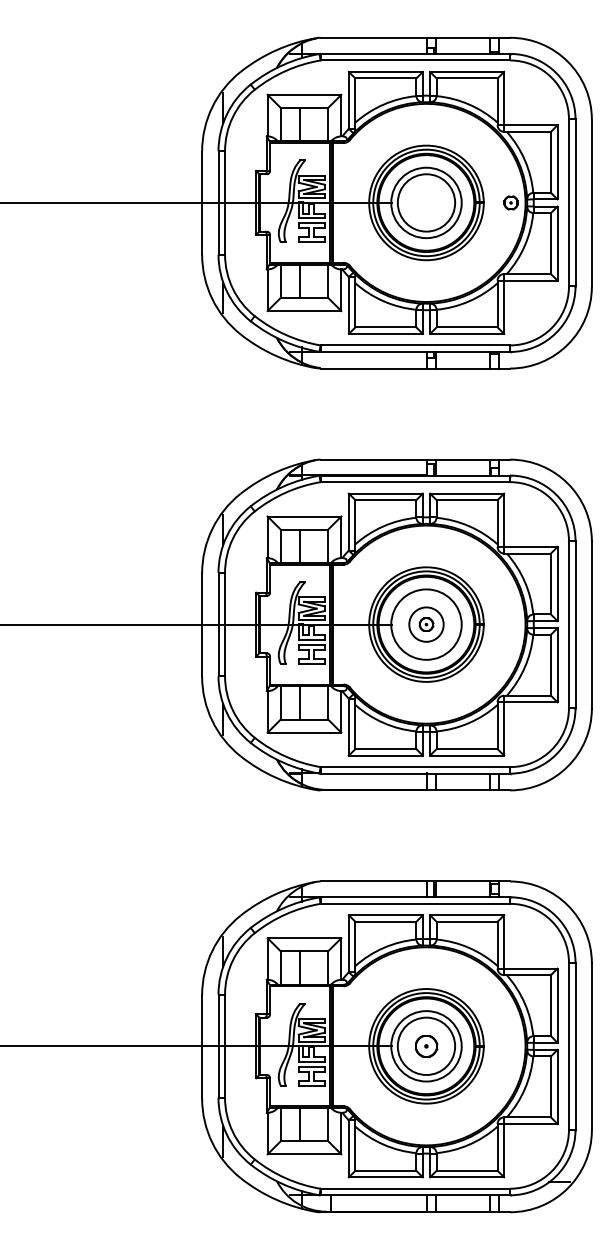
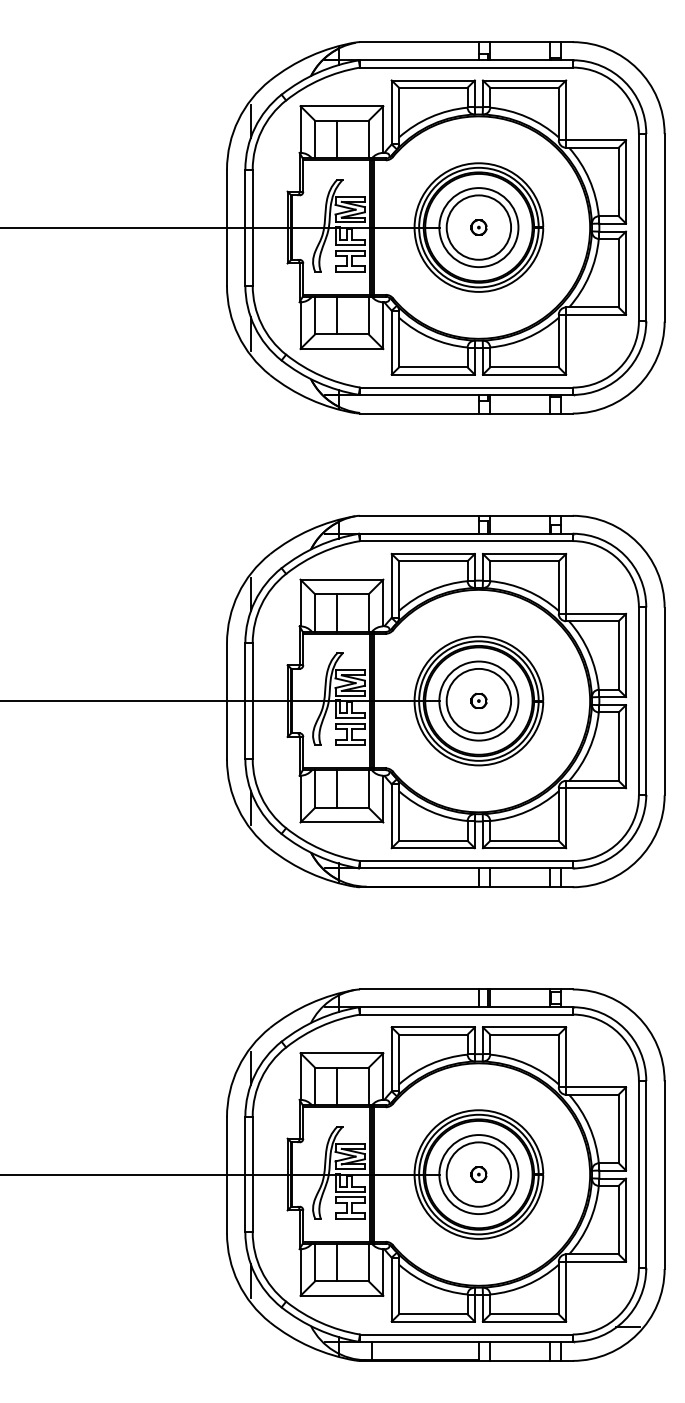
part: (510, 202) -> (478, 227), moved
circle: (426, 624) -> (478, 700), size x1.67
part: (426, 1046) -> (478, 1174), size x0.62

